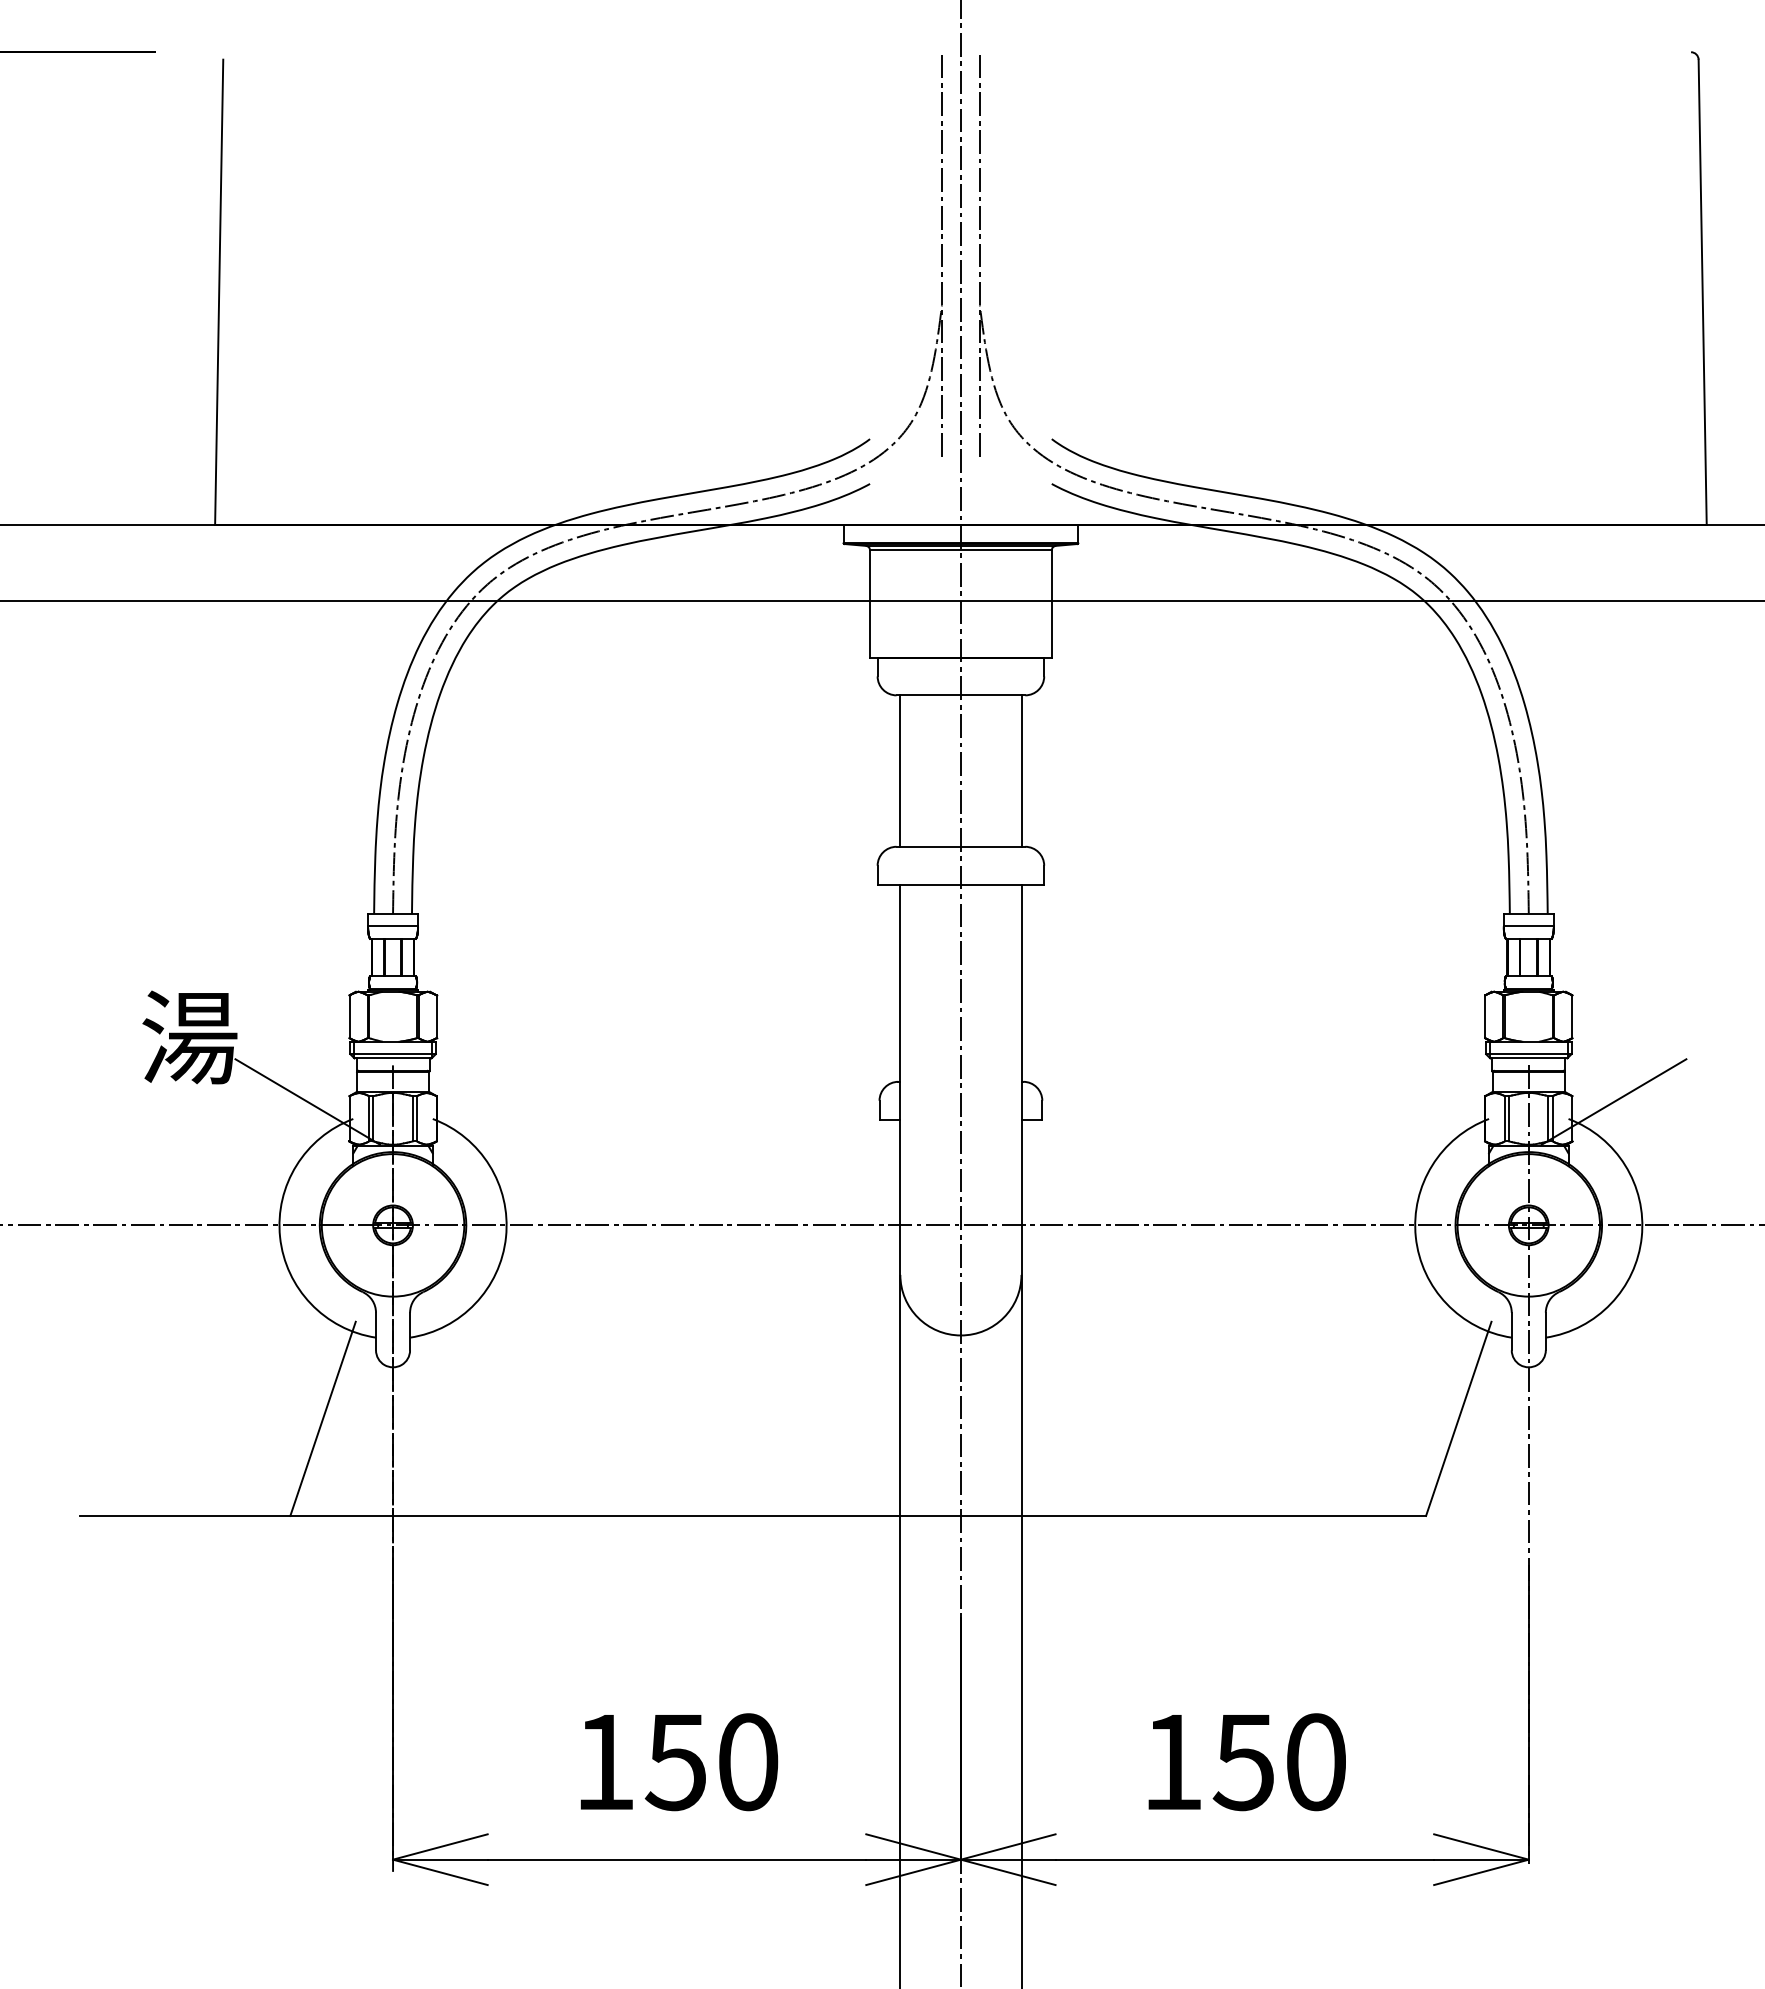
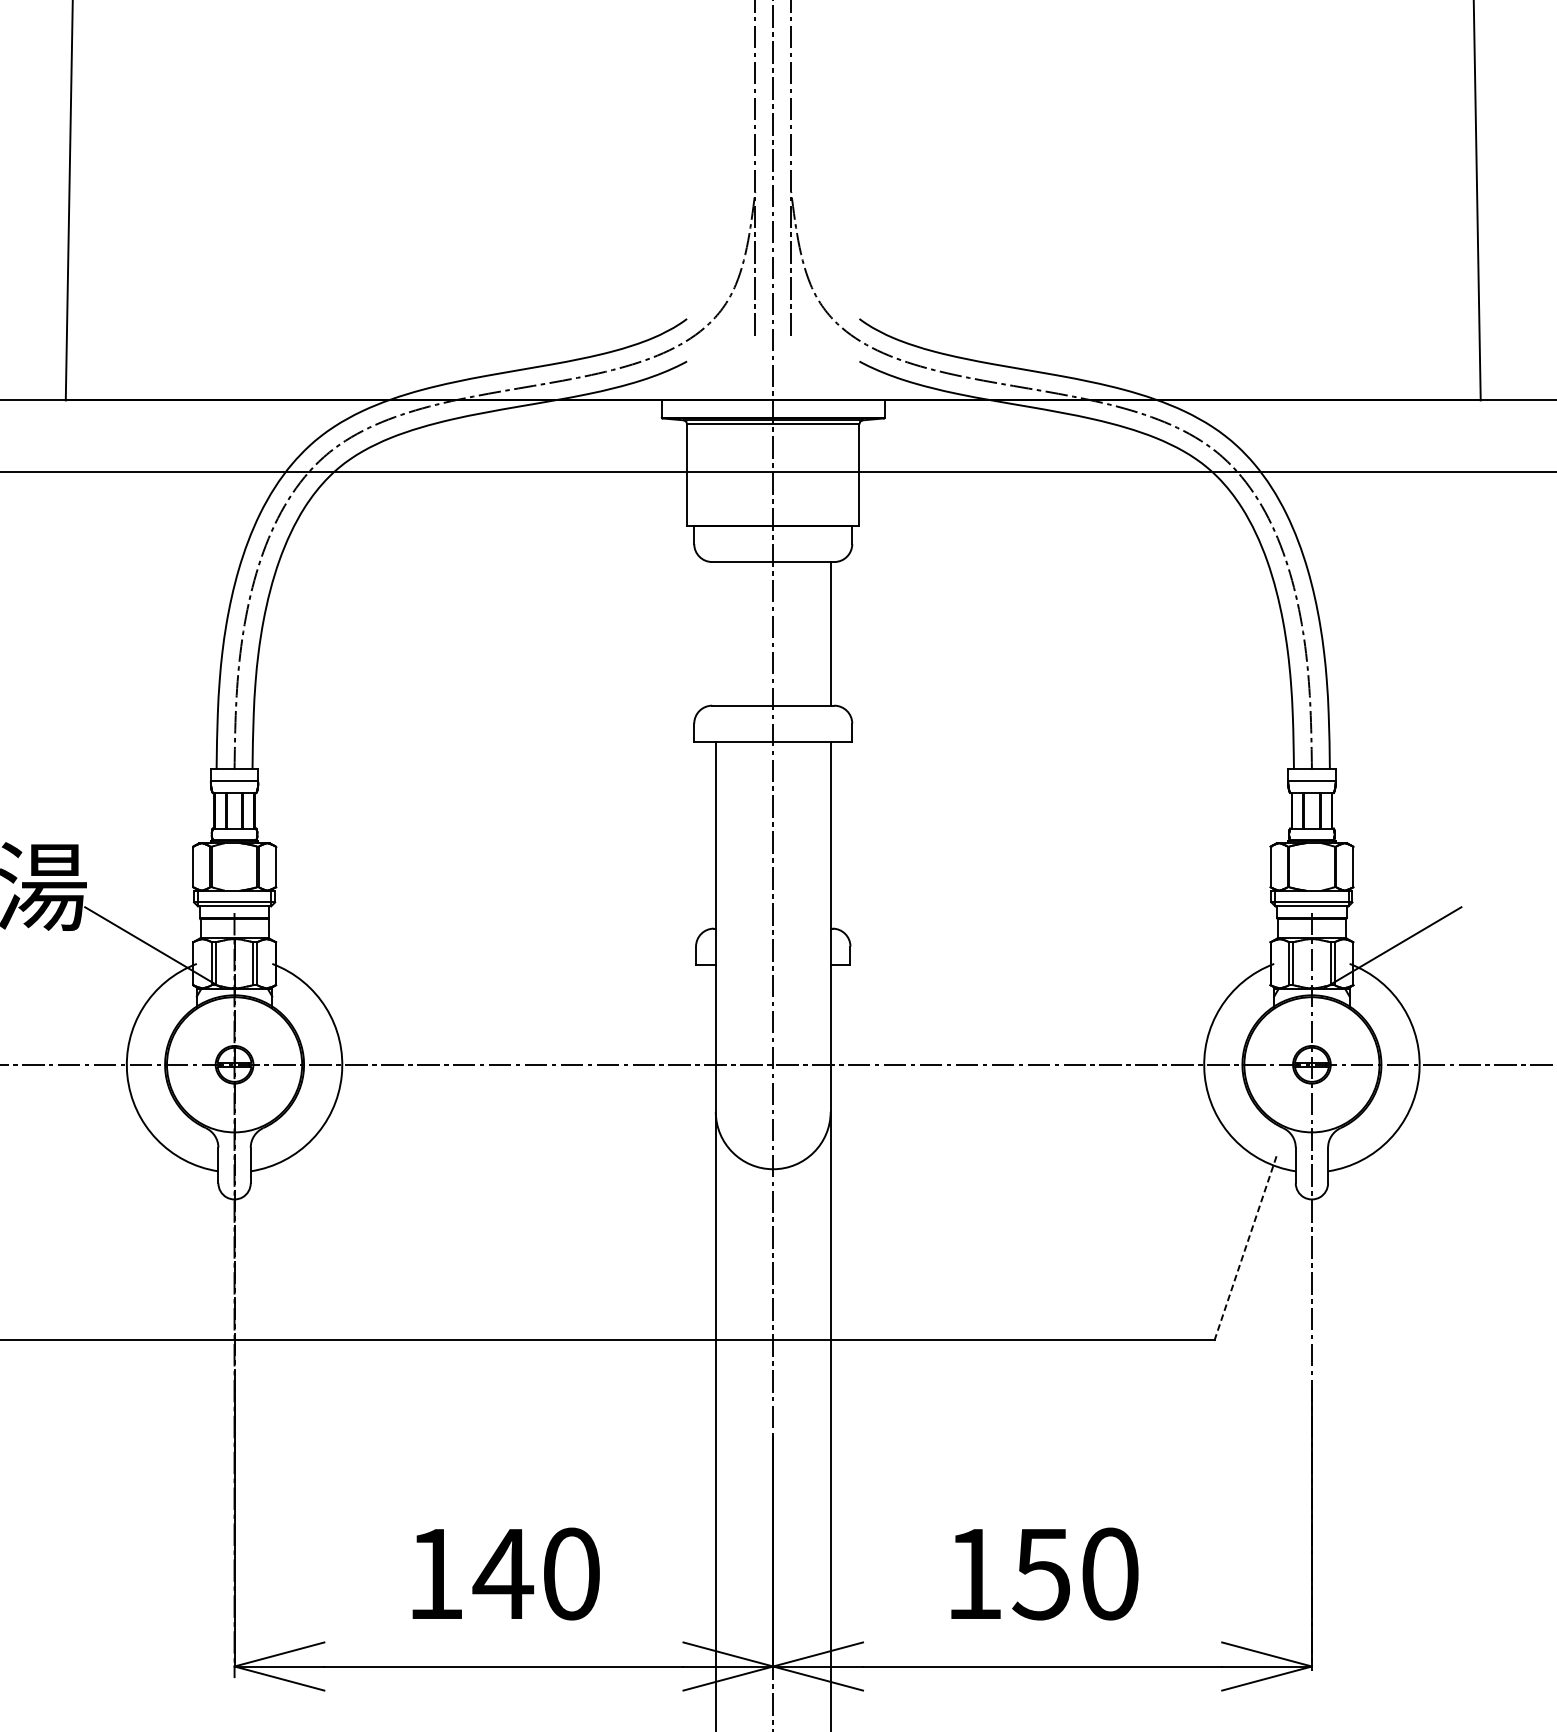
line: (900, 770) -> (715, 633), removed
line: (322, 1418) -> (167, 1248), removed
line: (1458, 1419) -> (1245, 1248), solid -> dashed
text: (675, 1763) -> (502, 1575), 150 -> 140

